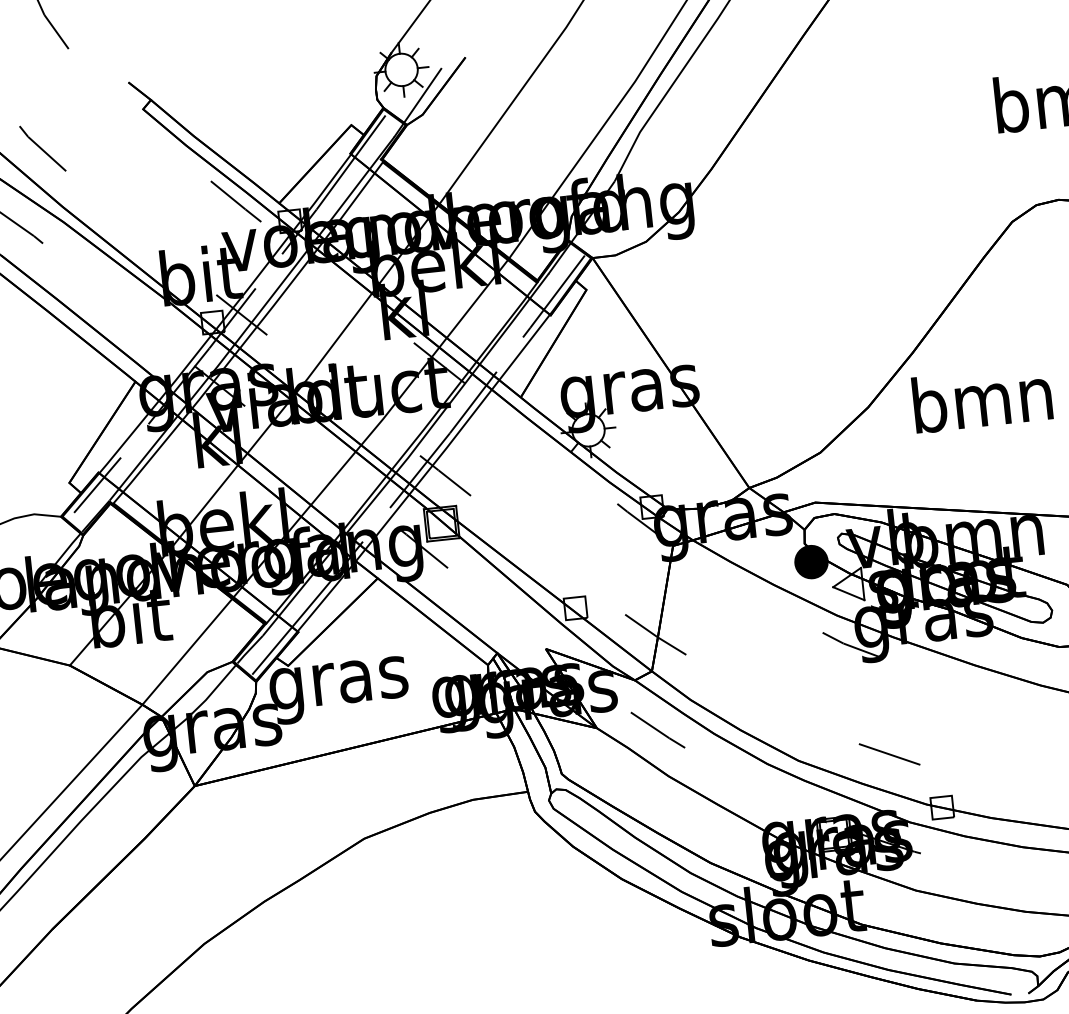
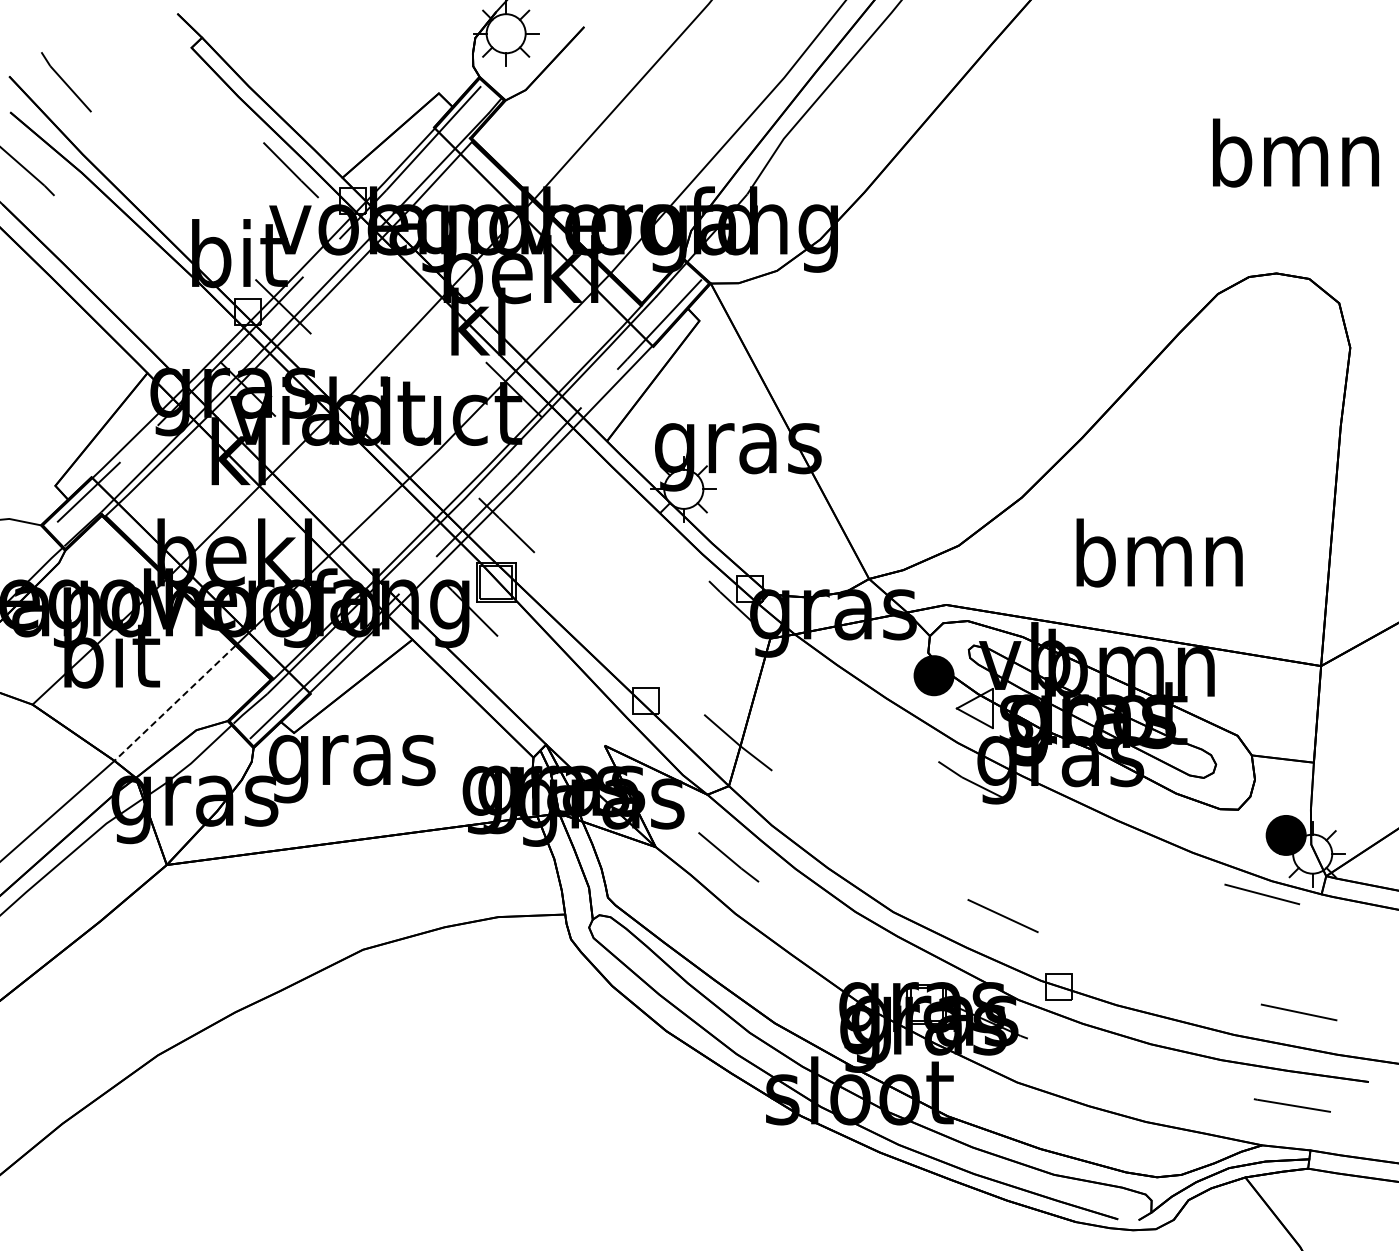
line: (422, 95) -> (527, 67), removed
text: (982, 398) -> (1159, 552), moved
line: (187, 651) -> (175, 703), solid -> dashed

